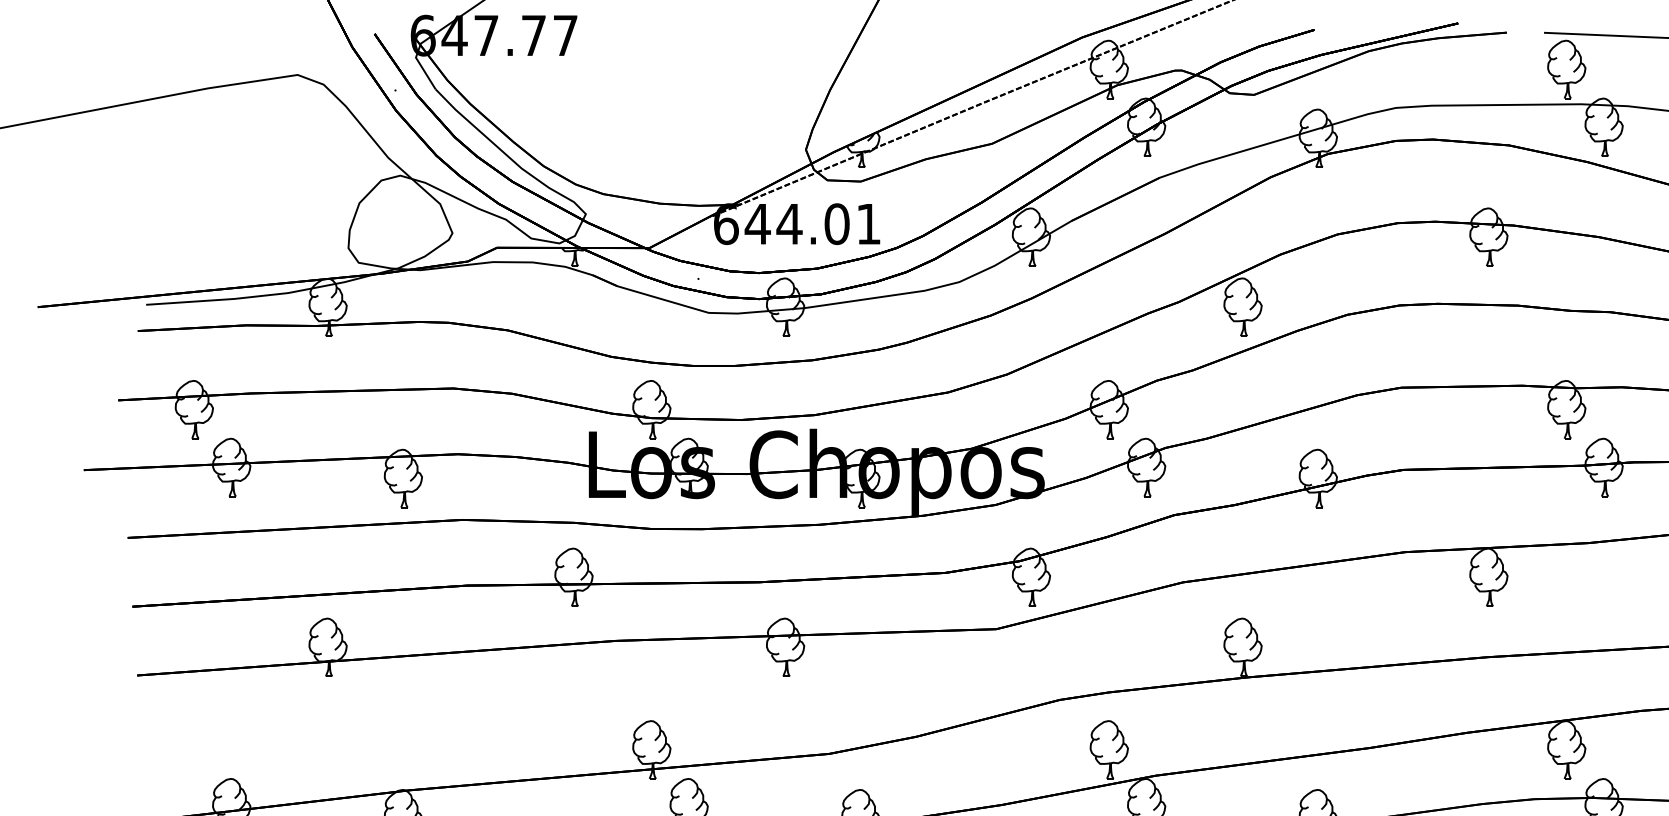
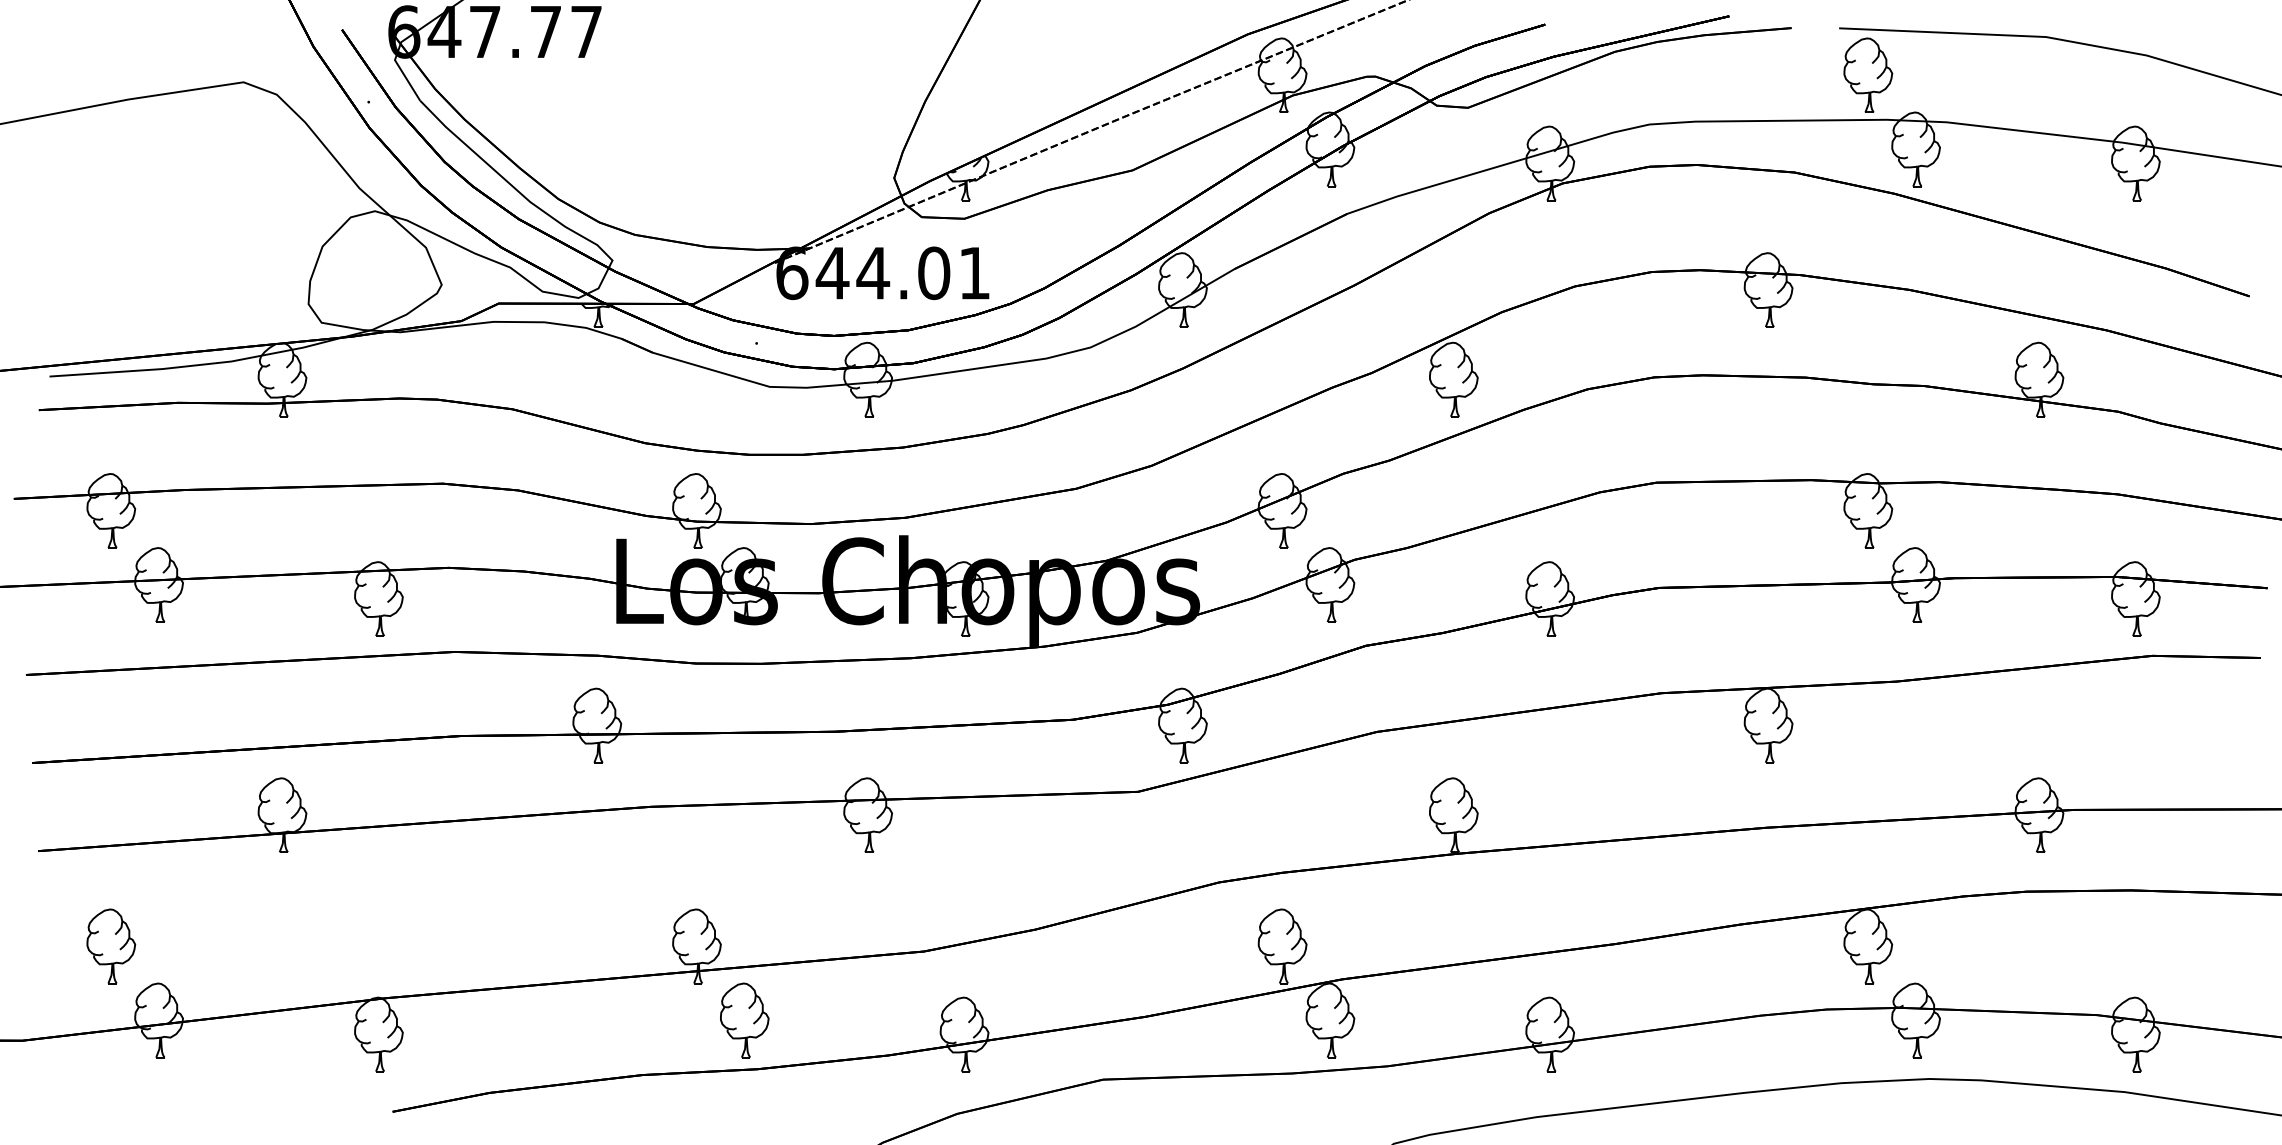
part: (194, 749) -> (111, 946), added

